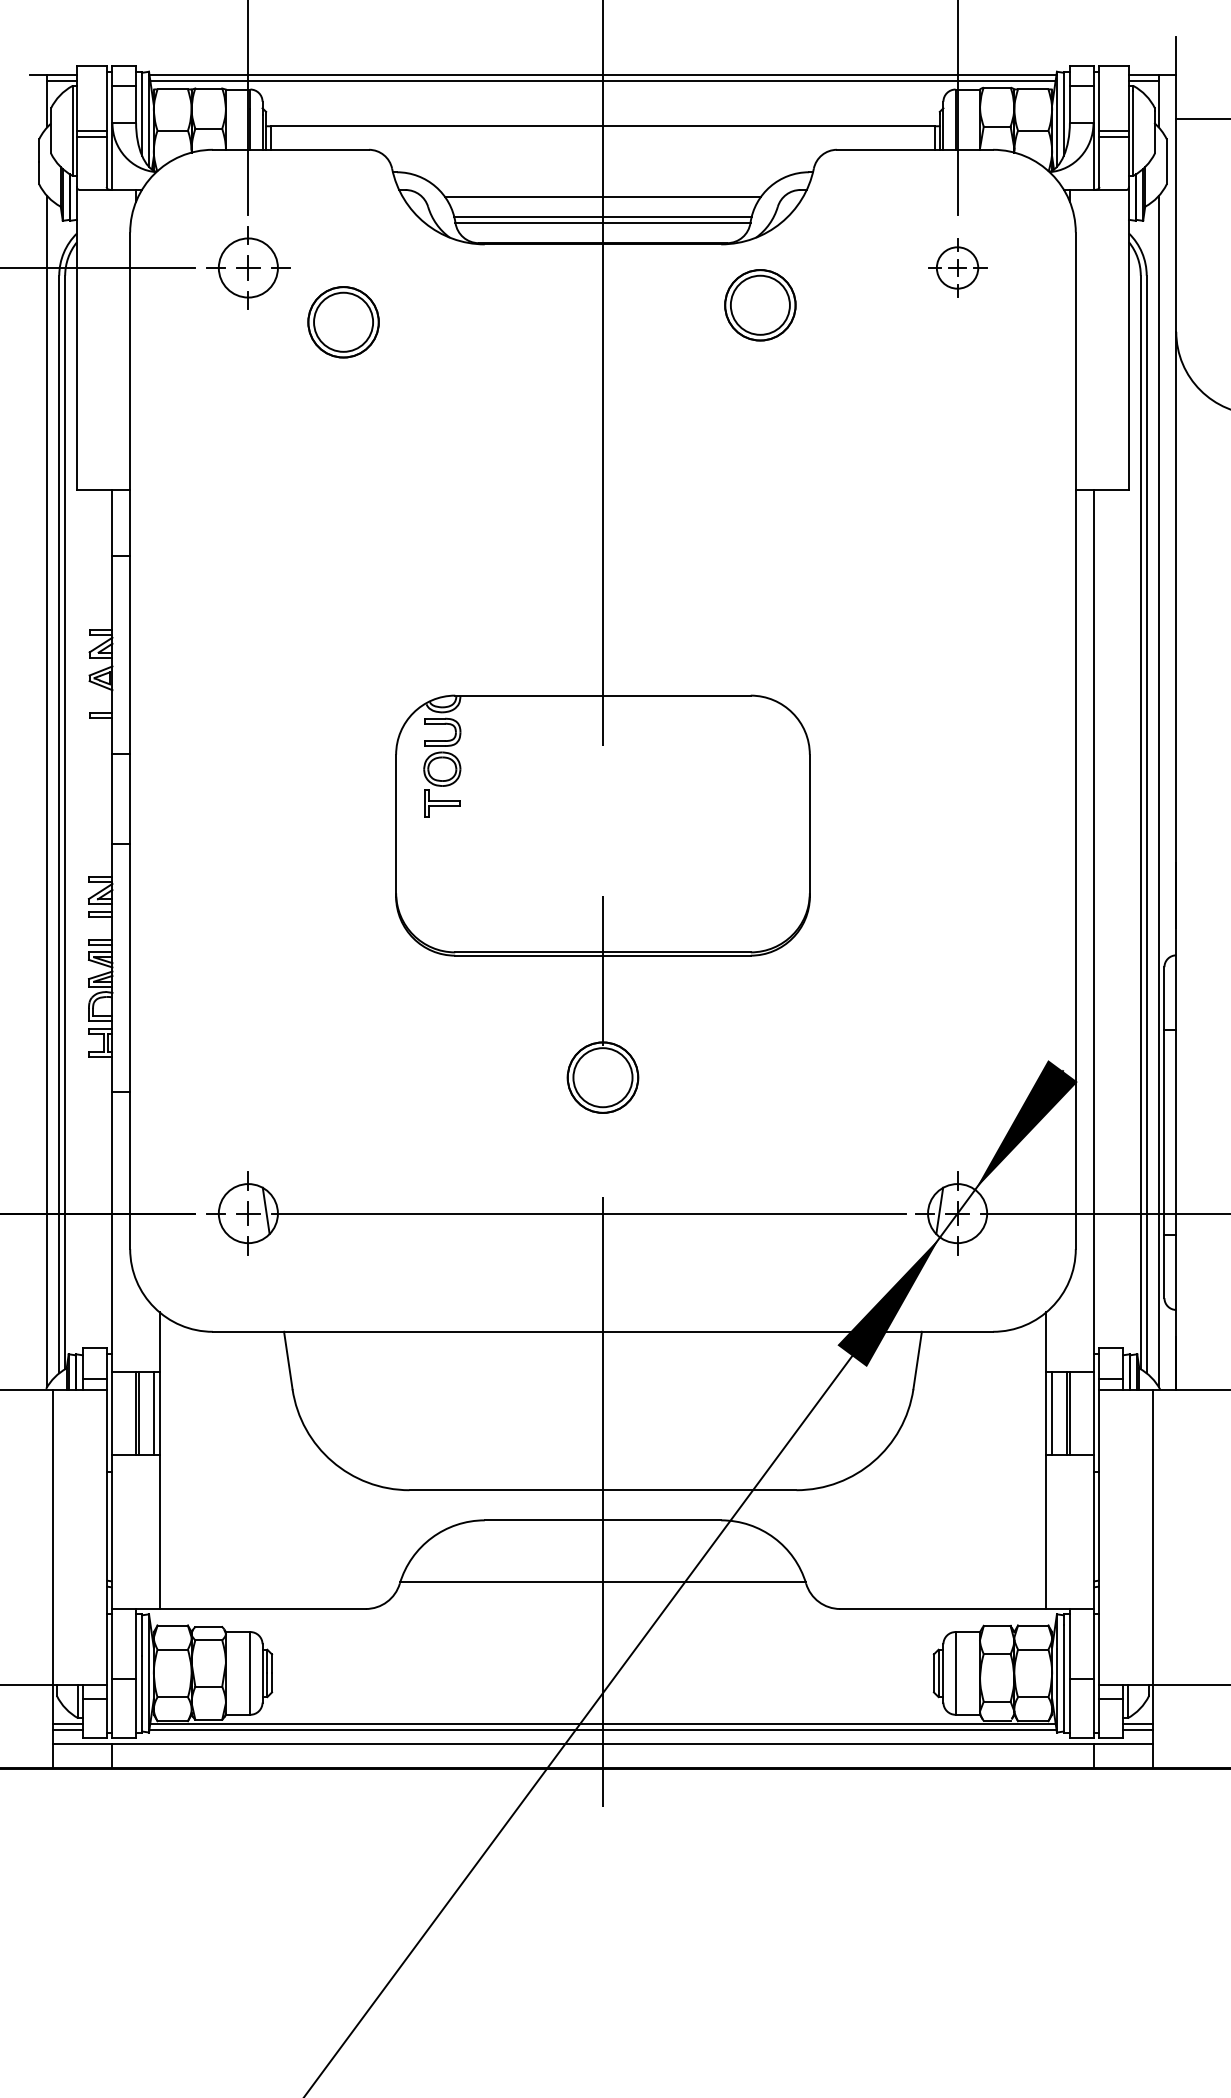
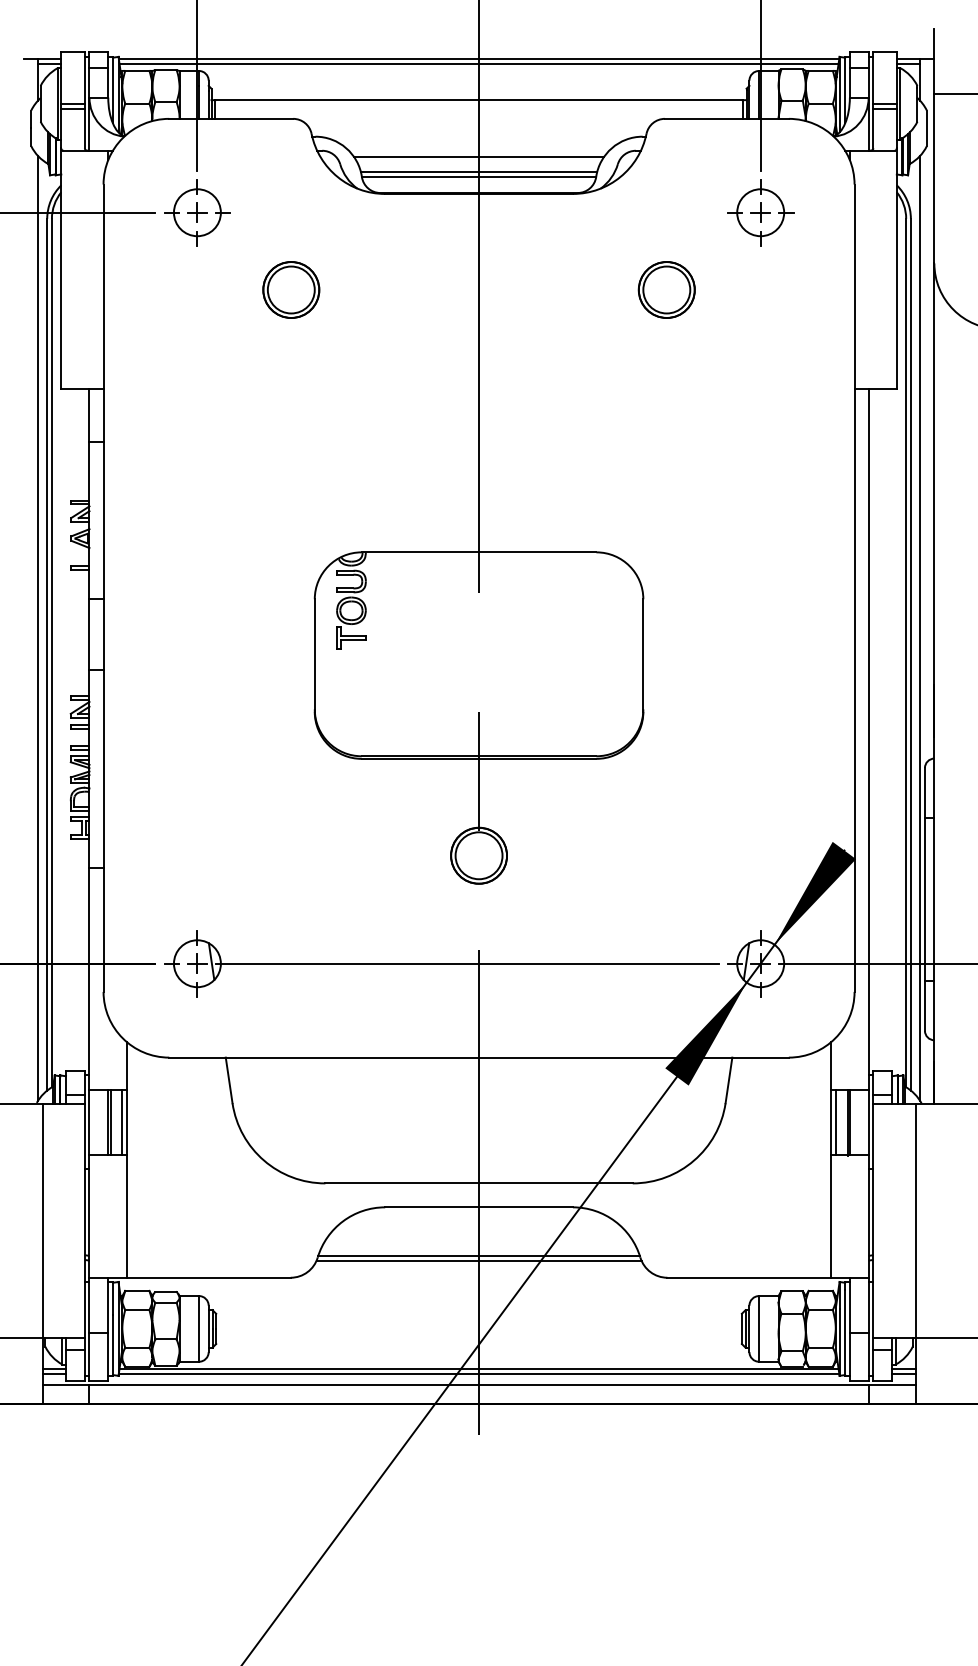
part: (957, 267) -> (760, 212), size x1.43
part: (760, 305) -> (666, 290), moved
part: (343, 322) -> (291, 290), moved
line: (602, 1587) -> (478, 1260), added

